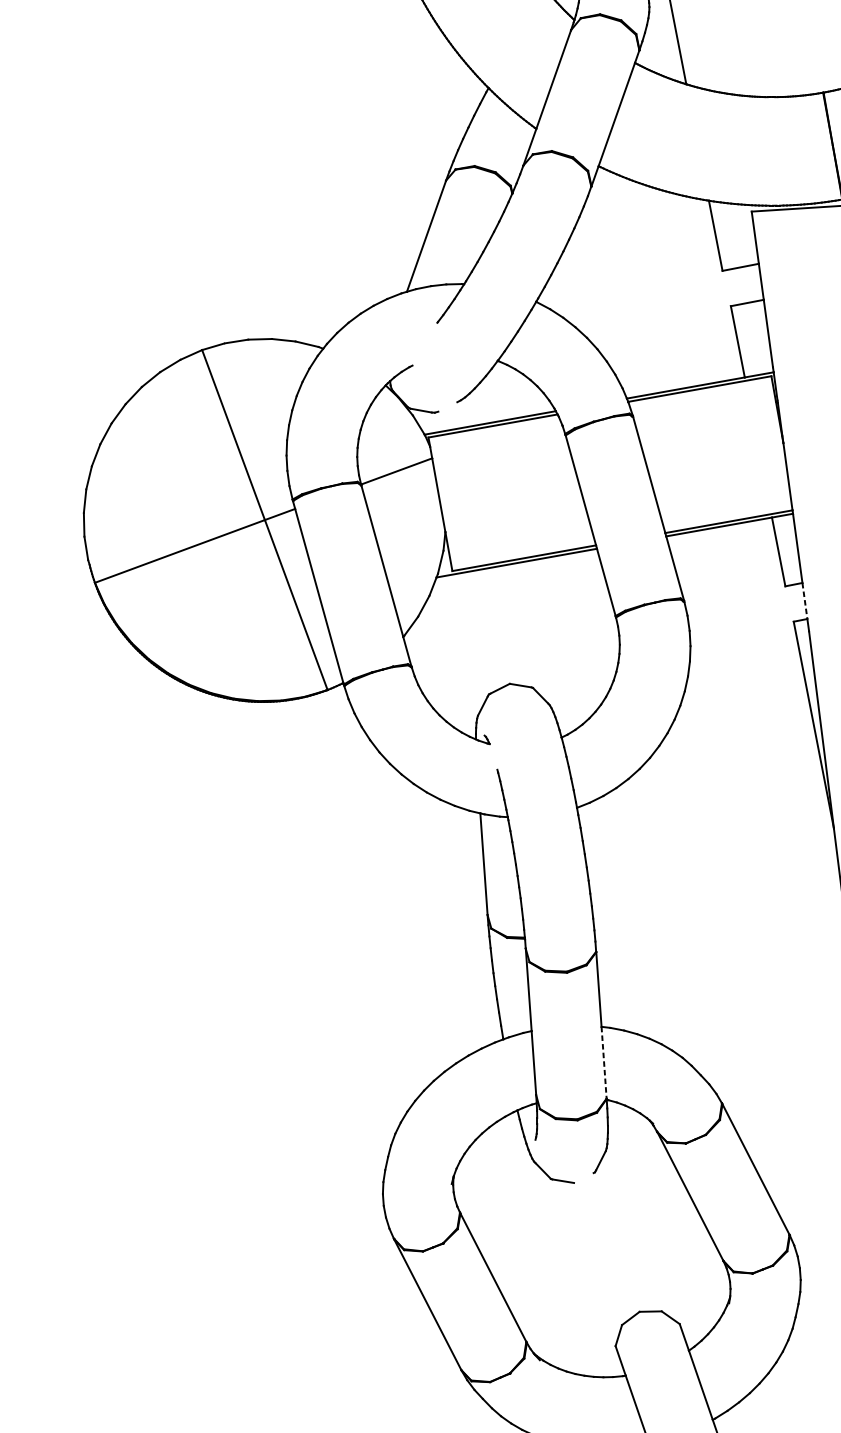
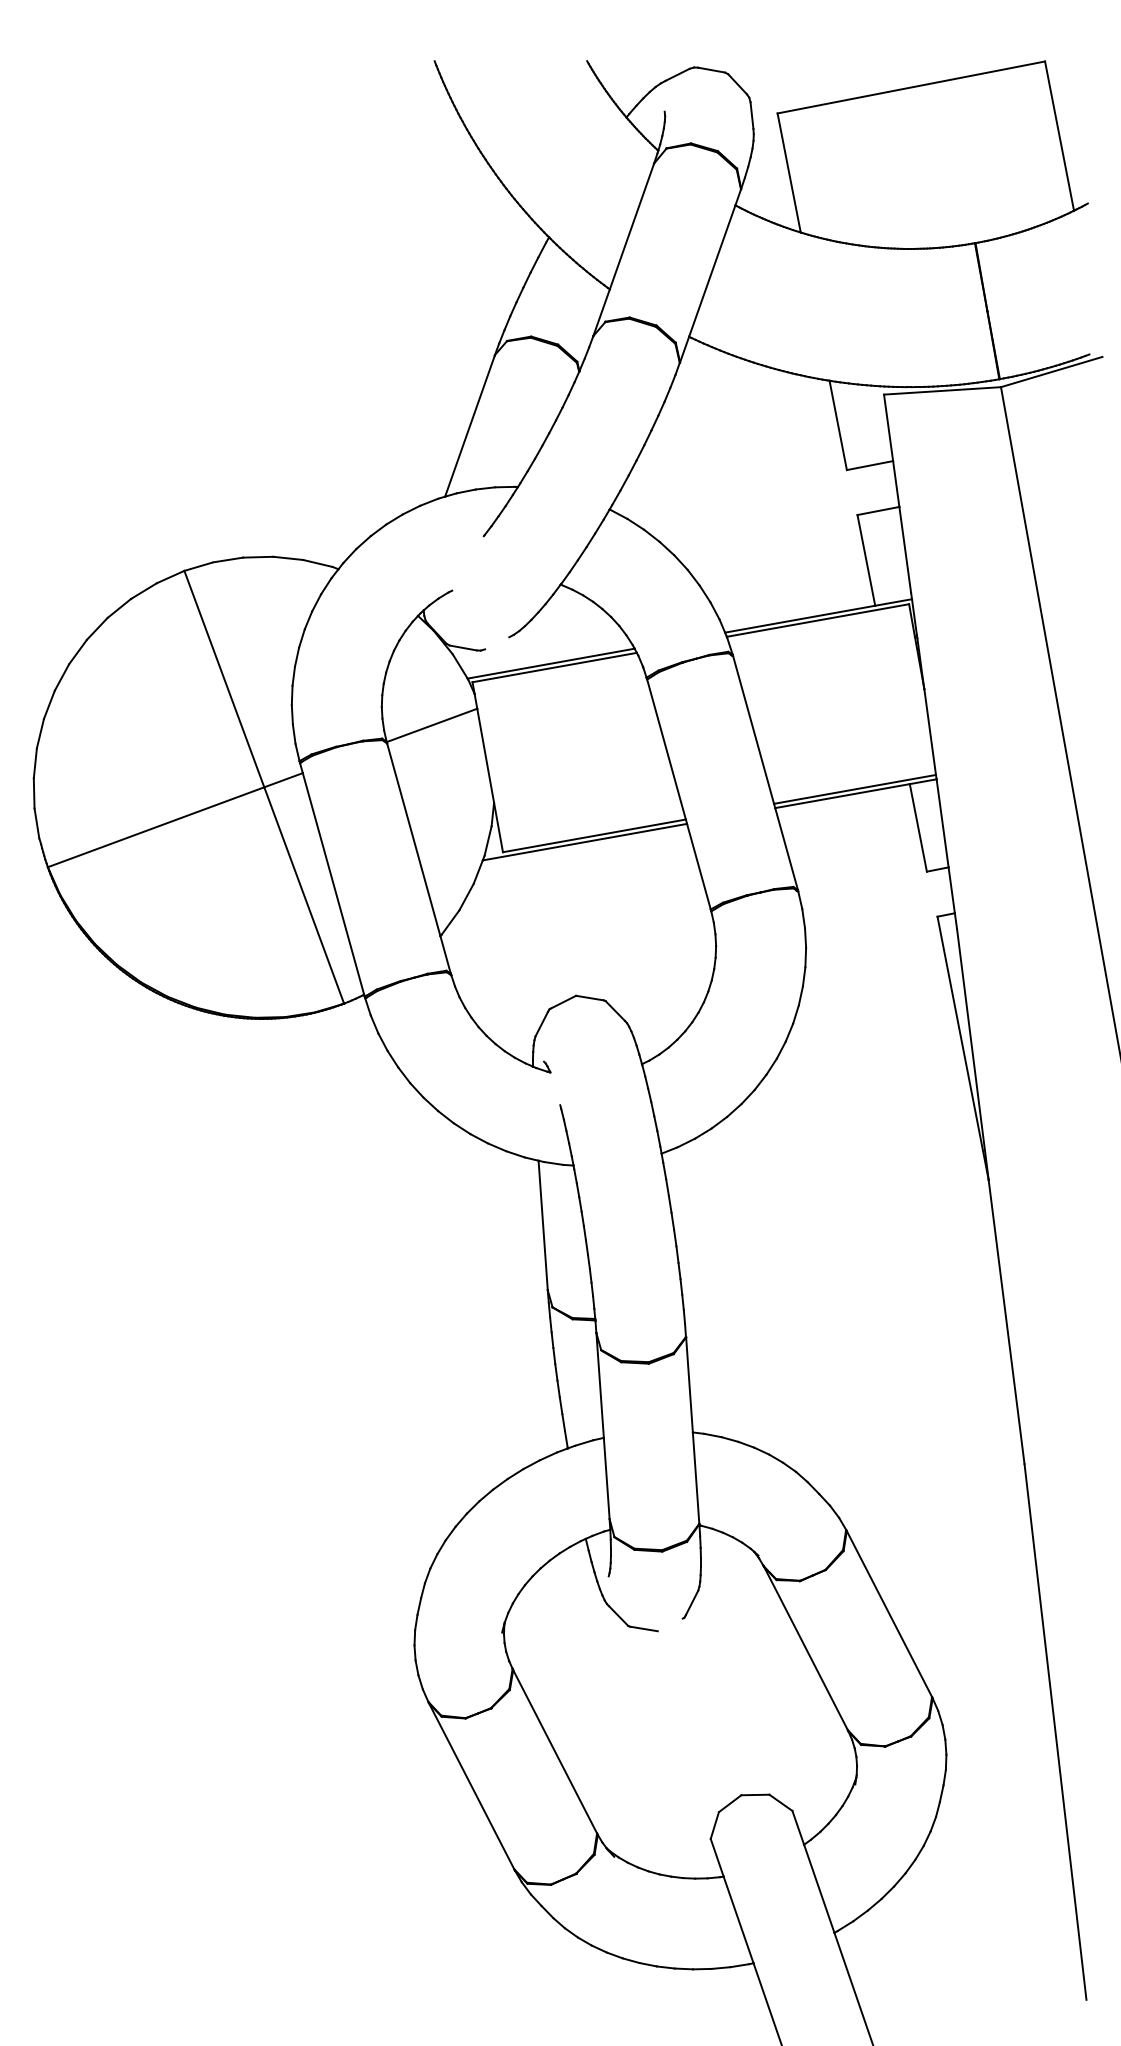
line: (804, 601) -> (951, 890), dashed -> solid
line: (604, 1062) -> (696, 1478), dashed -> solid

